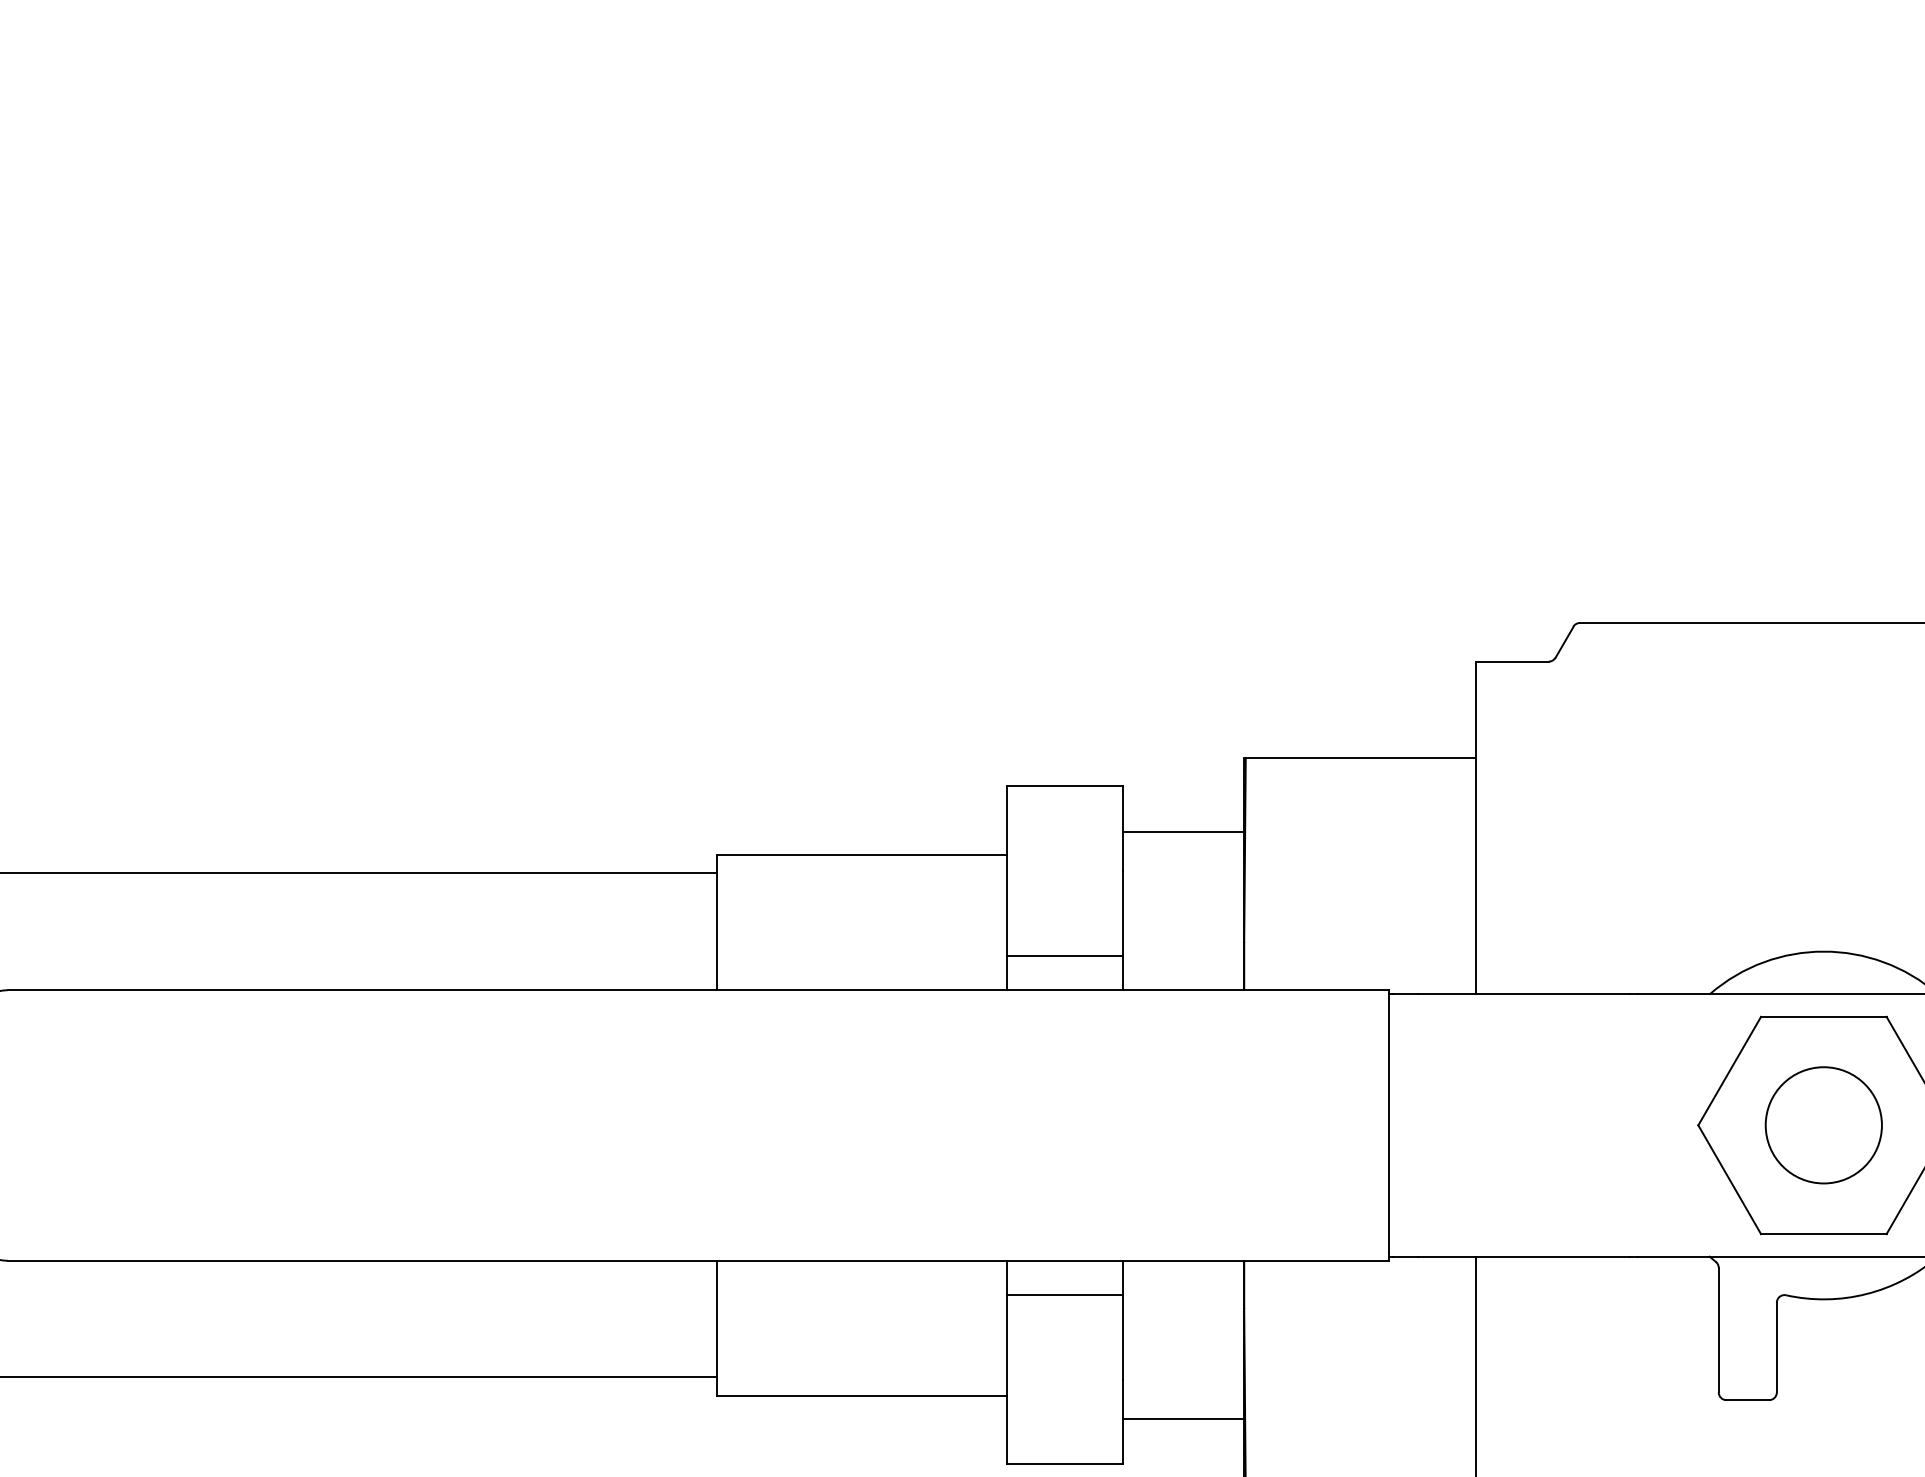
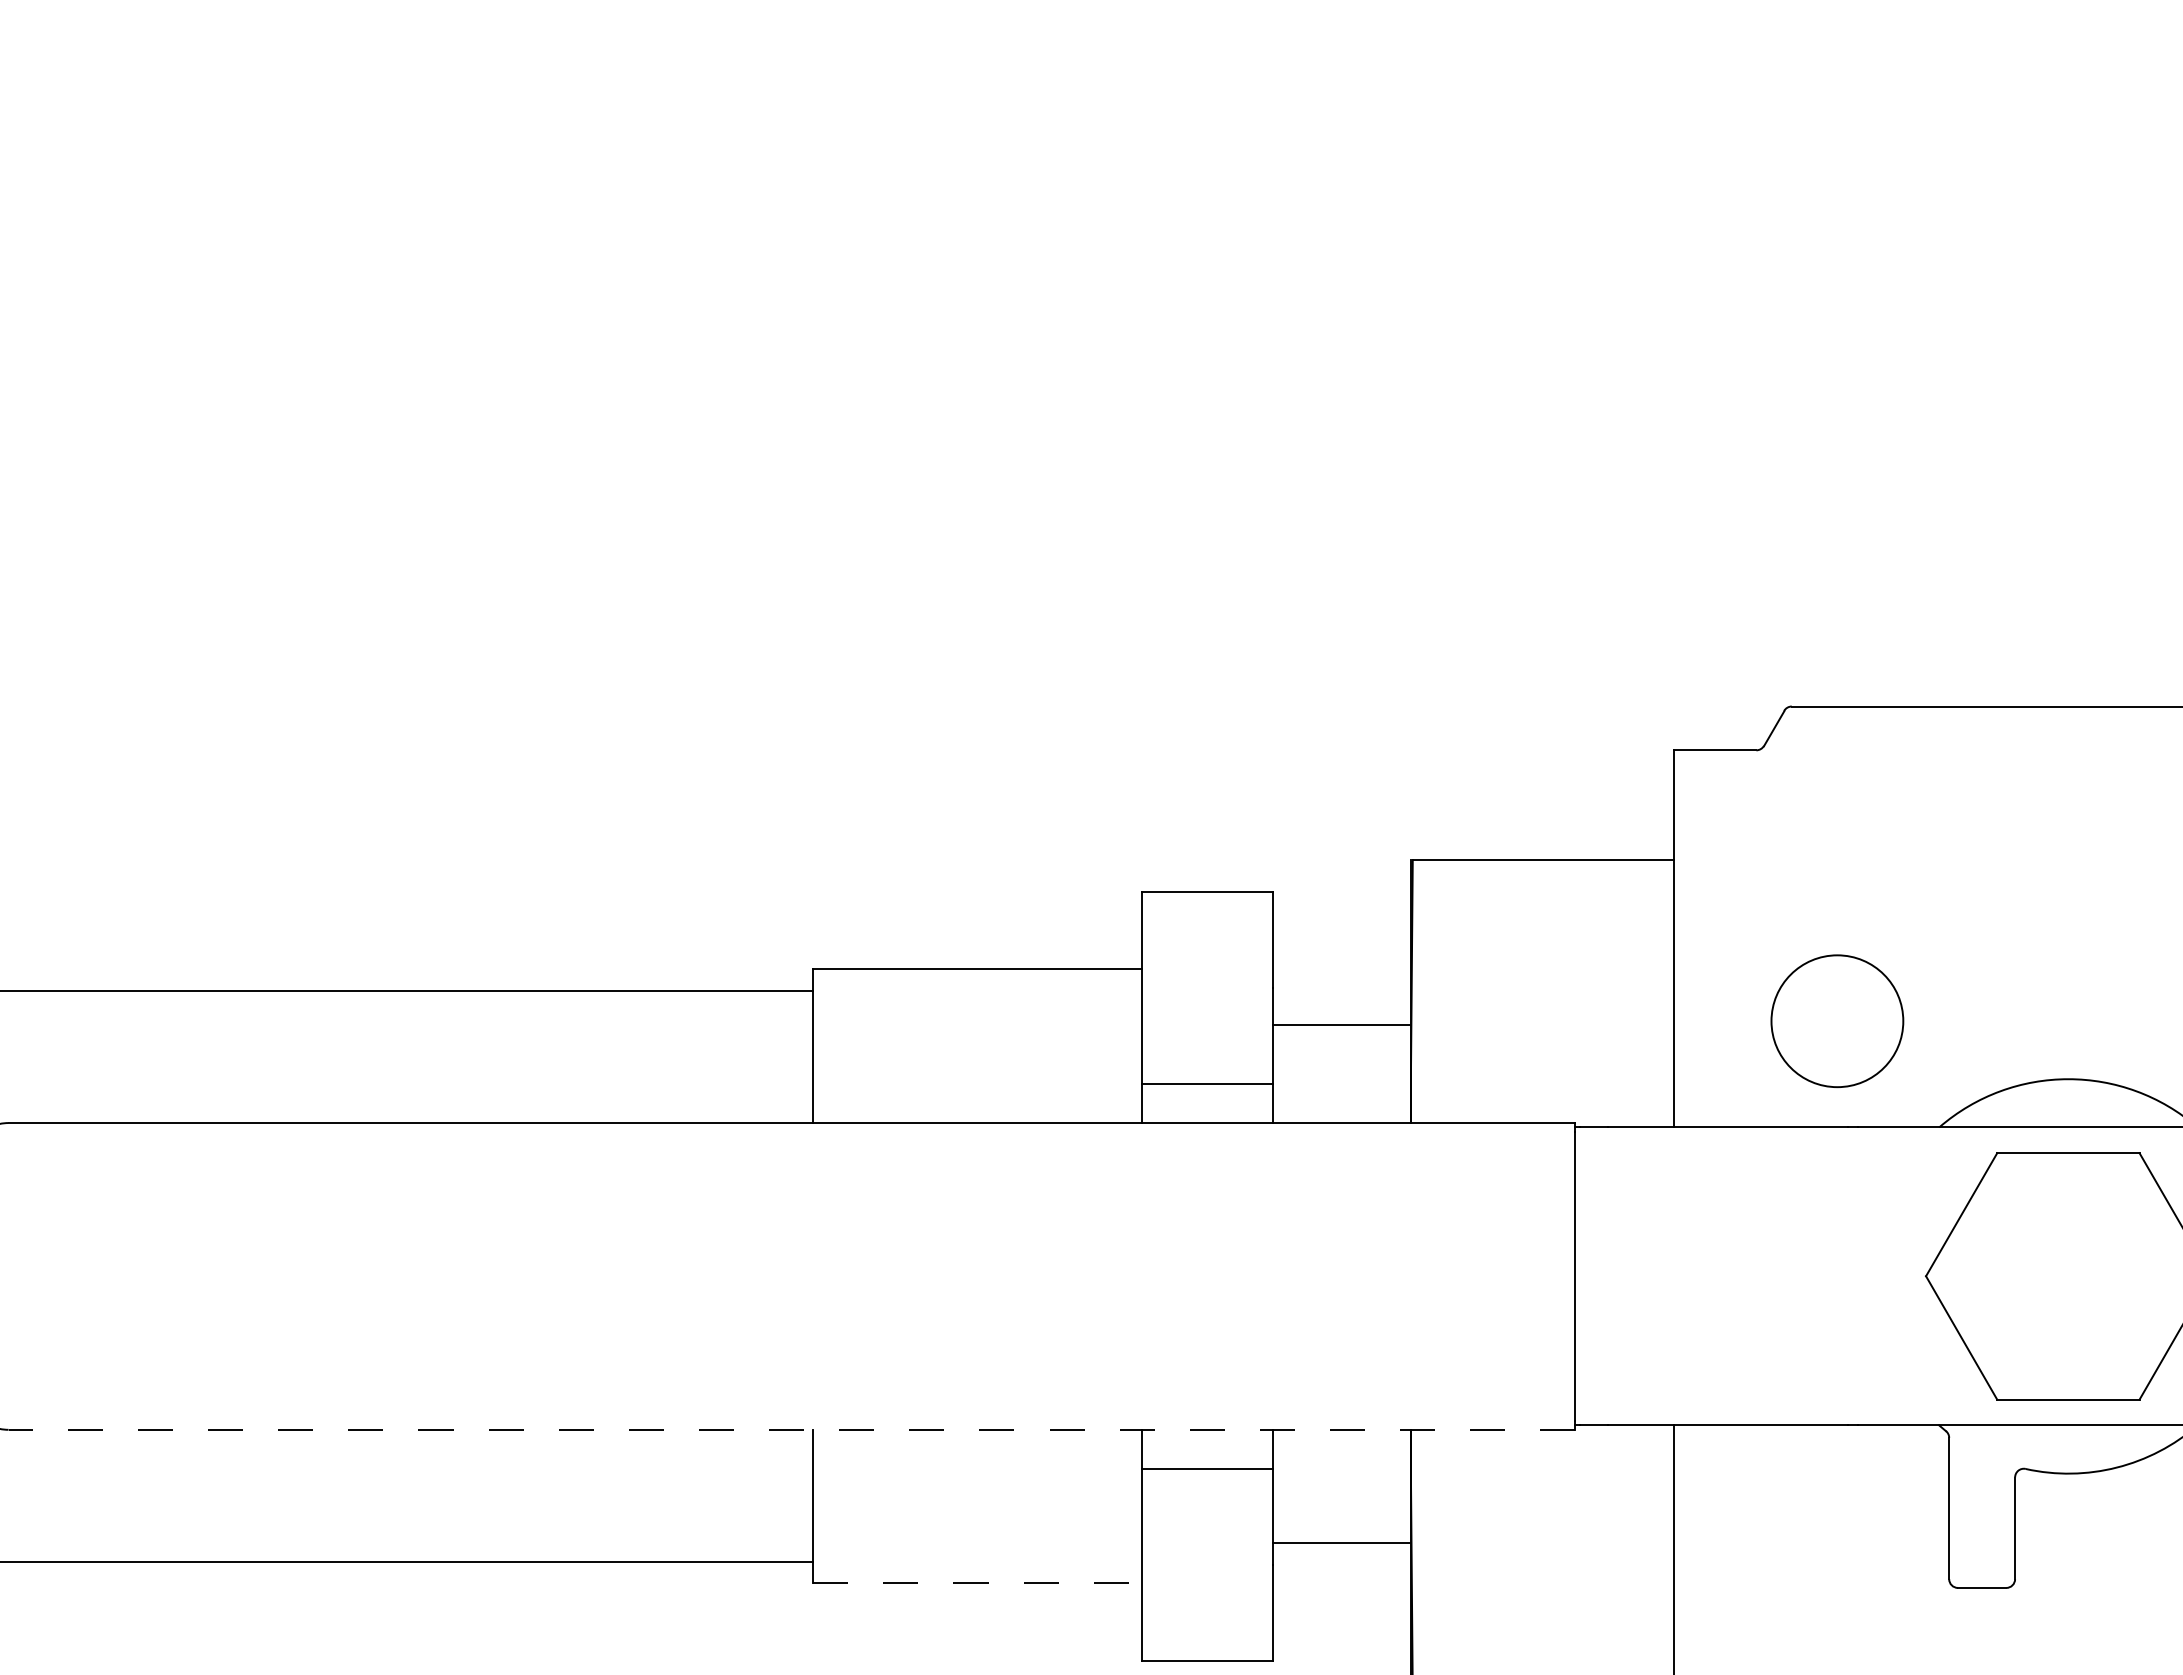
line: (1183, 831) -> (1342, 1025), moved
circle: (1823, 1125) -> (1837, 1021), moved
line: (697, 1260) -> (791, 1429), solid -> dashed
line: (861, 1396) -> (977, 1583), solid -> dashed
line: (1183, 1419) -> (1342, 1543), moved

